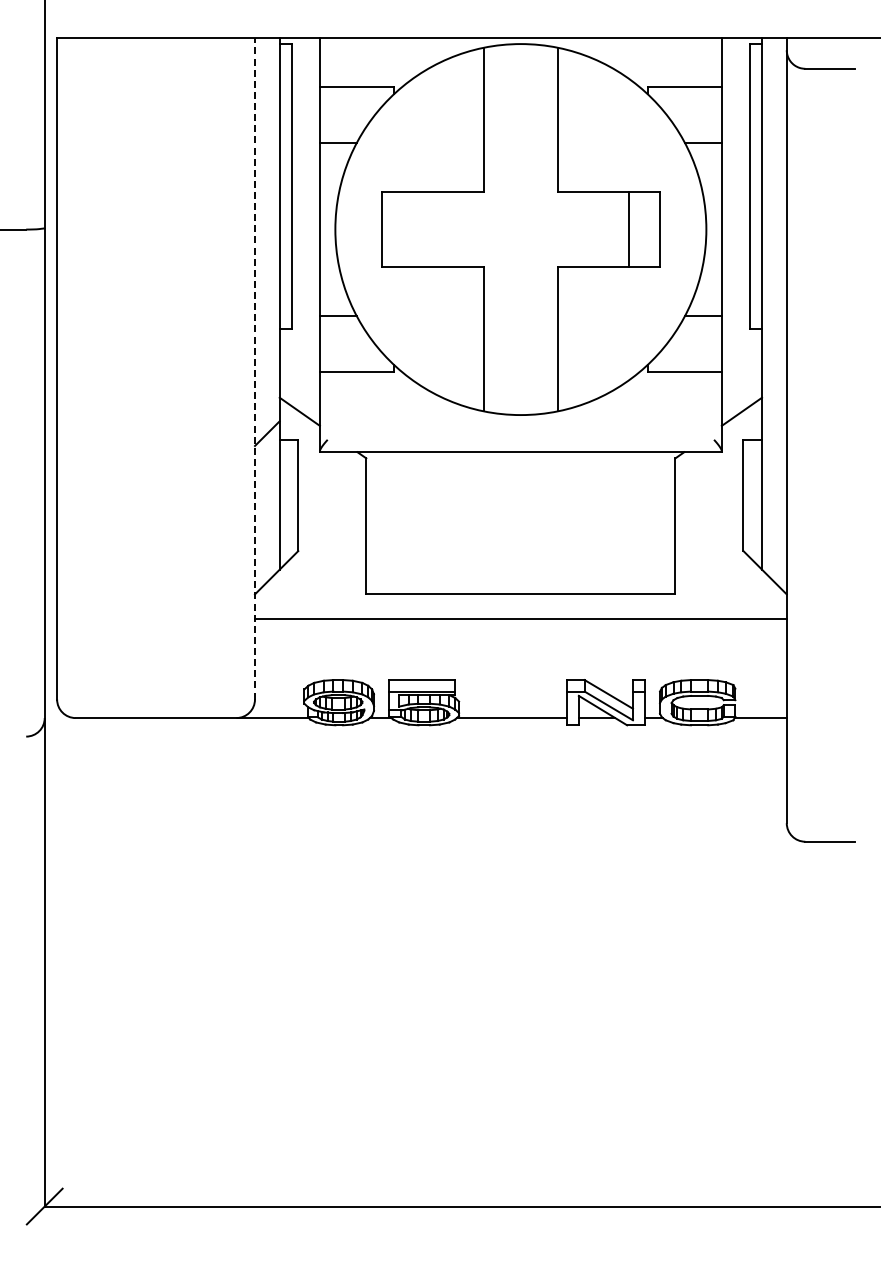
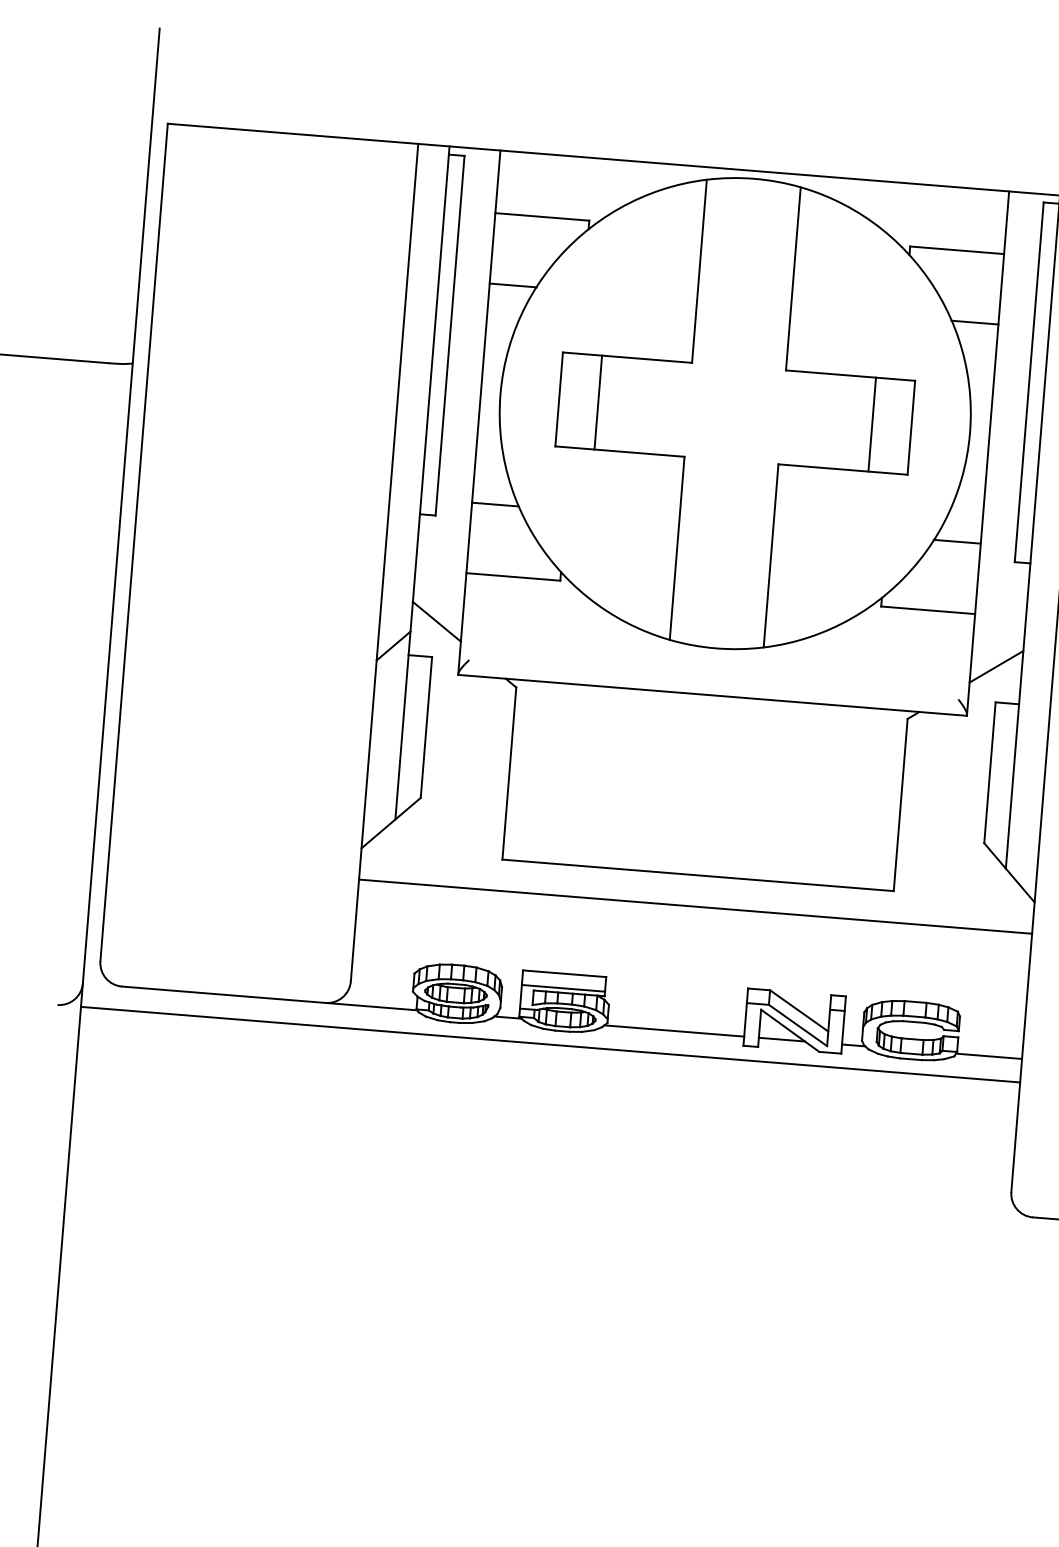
line: (412, 229) -> (598, 402), added
line: (254, 368) -> (383, 562), dashed -> solid
line: (415, 736) -> (550, 1044), added

